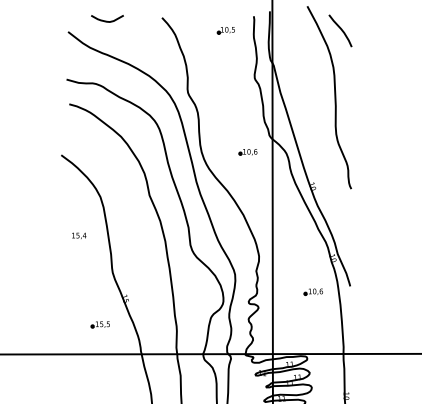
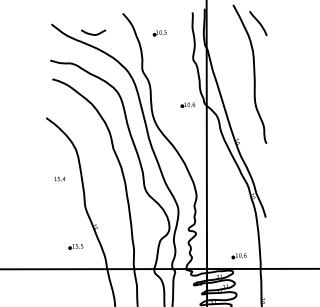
curve: (107, 20) -> (93, 33), moved
part: (225, 30) -> (159, 33), moved
part: (247, 152) -> (187, 105), moved
part: (312, 291) -> (238, 255), moved

